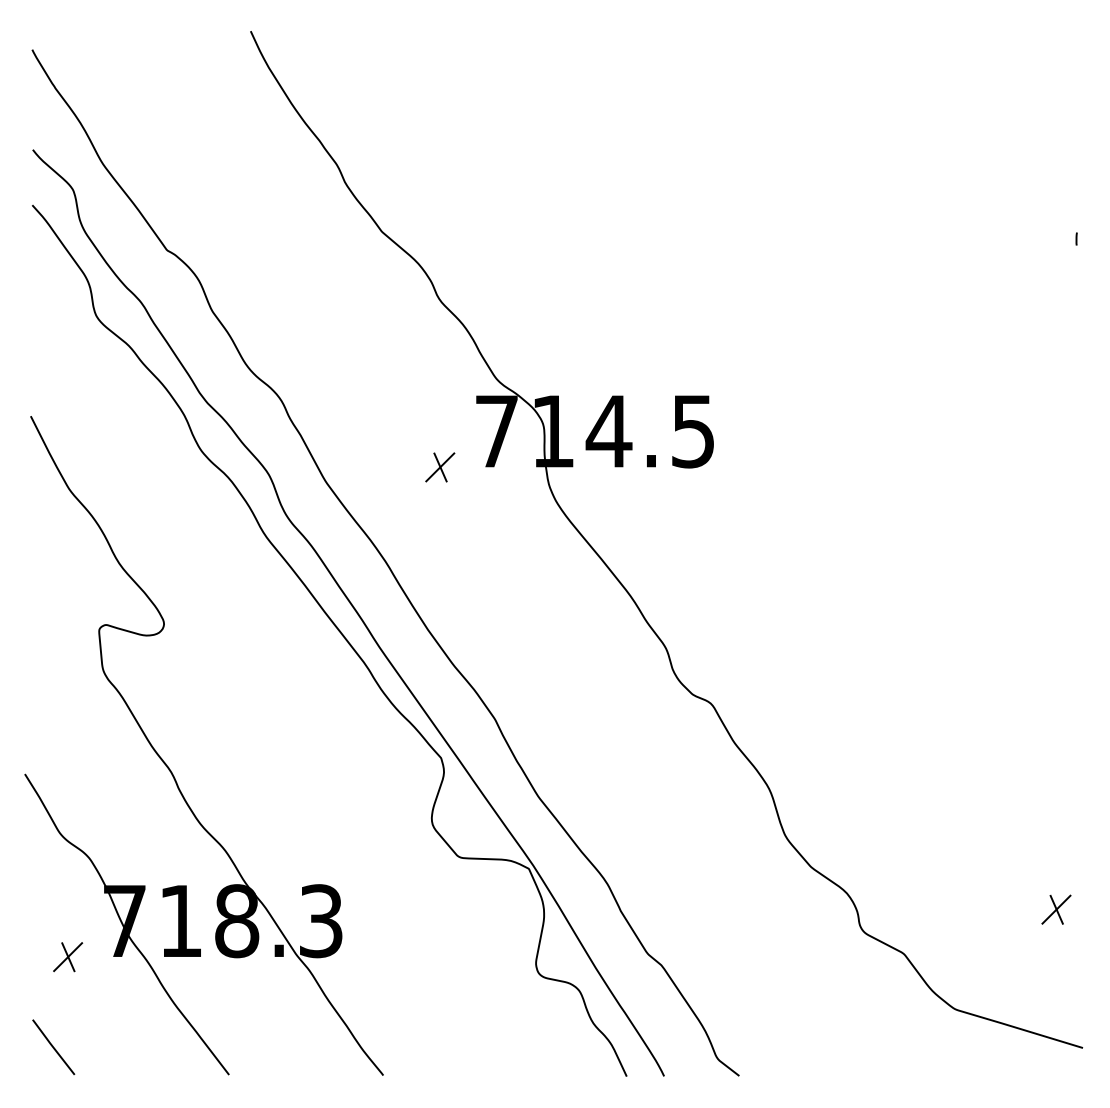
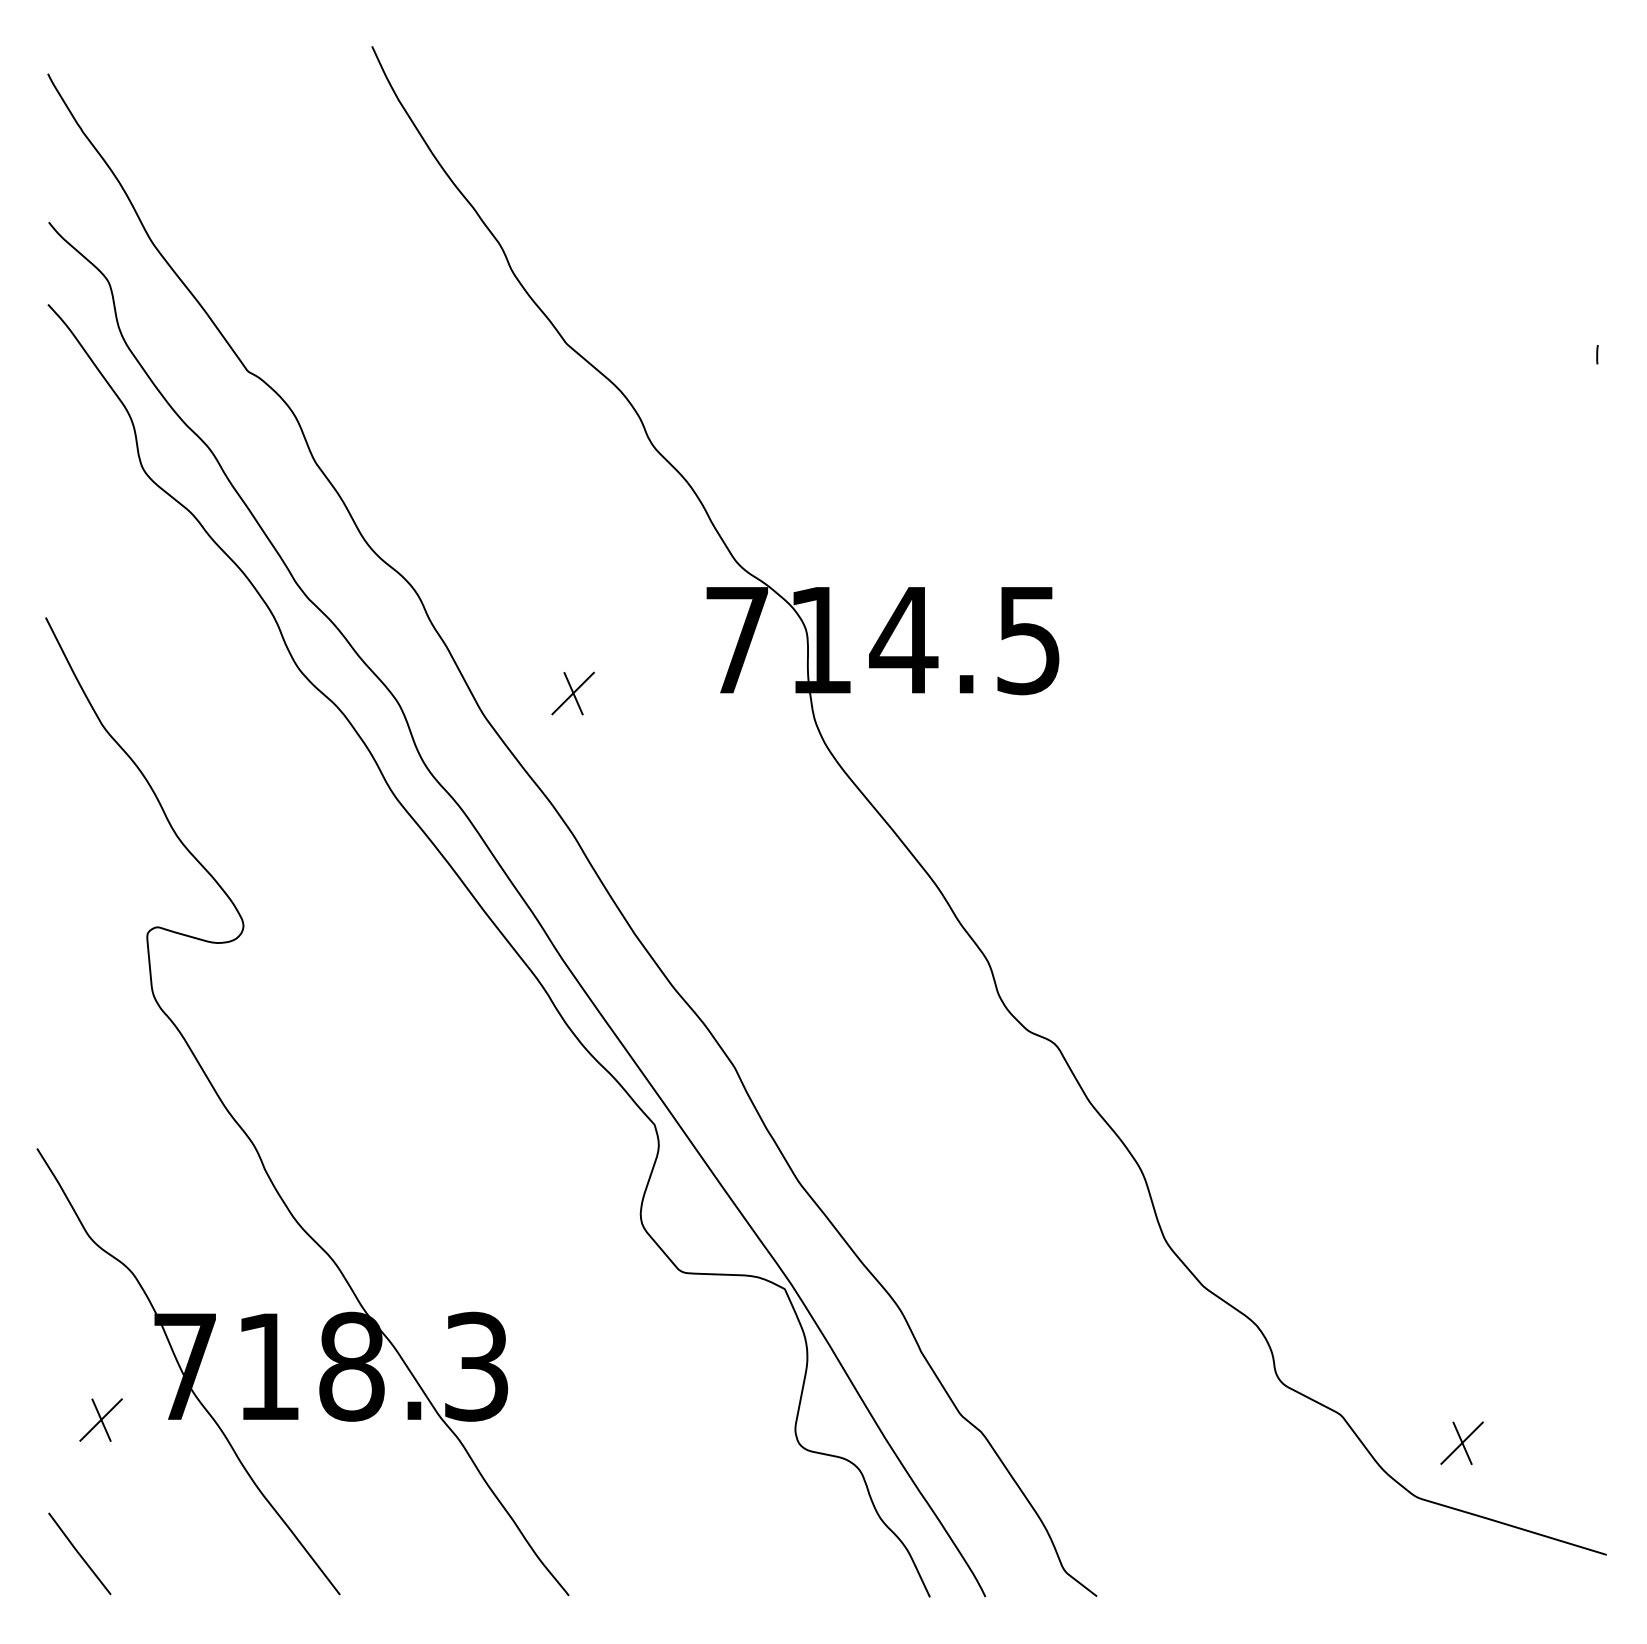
part: (440, 467) -> (573, 693), moved
part: (1056, 909) -> (1462, 1442), moved

